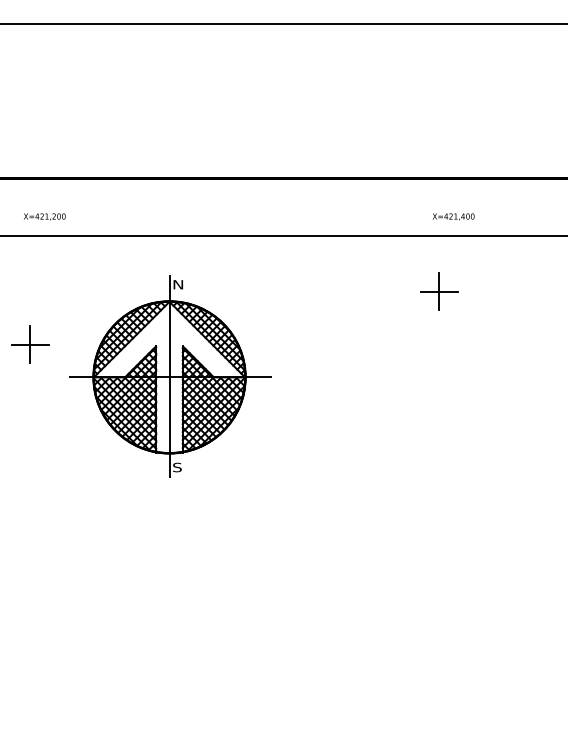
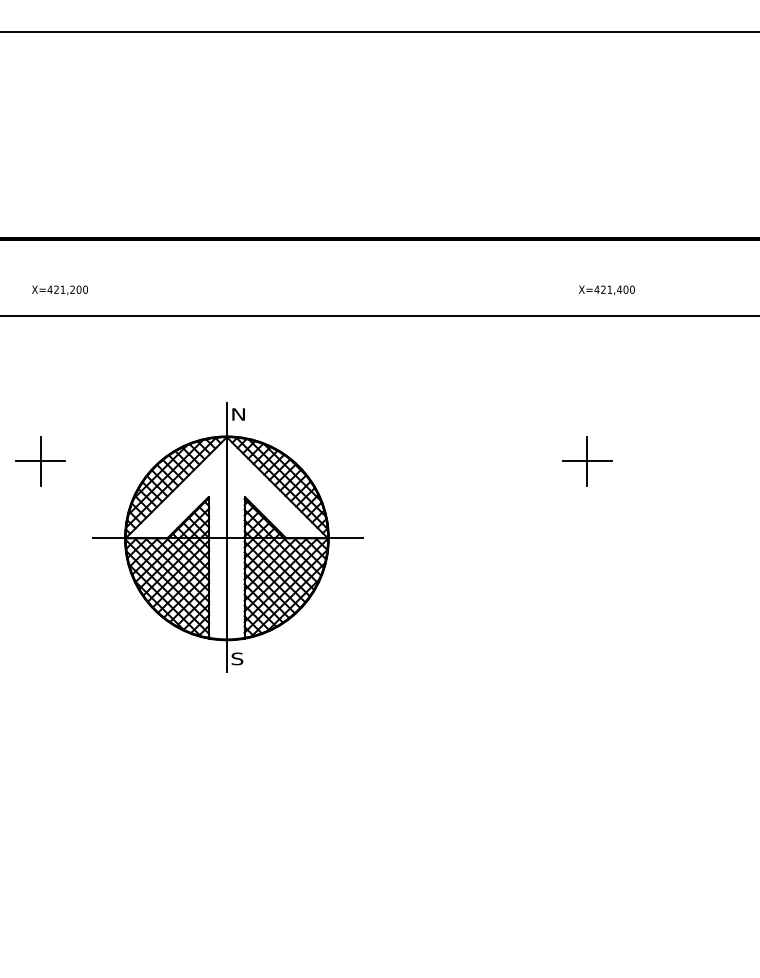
part: (439, 291) -> (587, 460), moved
part: (170, 376) -> (228, 537), moved

